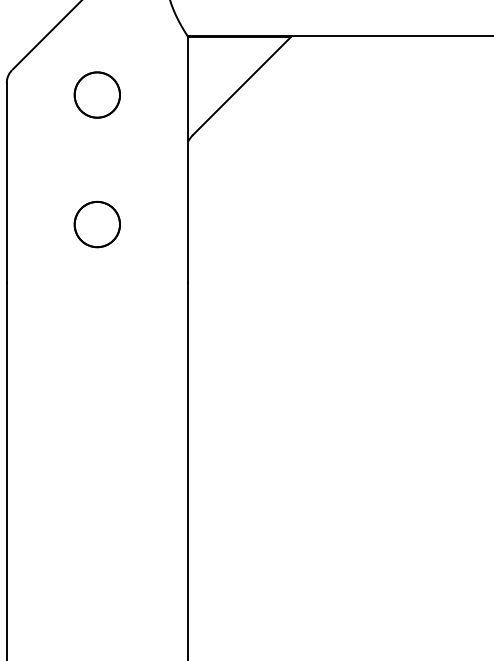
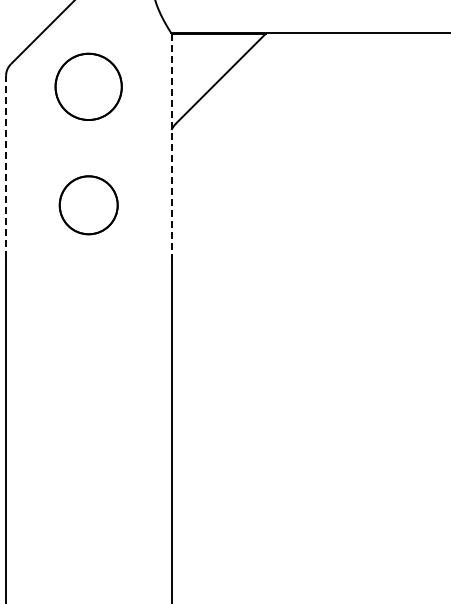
circle: (97, 94) -> (88, 86), size x1.6
line: (187, 160) -> (171, 146), solid -> dashed
line: (7, 182) -> (6, 166), solid -> dashed
circle: (97, 223) -> (88, 204), size x1.4

